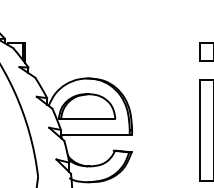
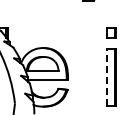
line: (200, 128) -> (106, 76), solid -> dashed

